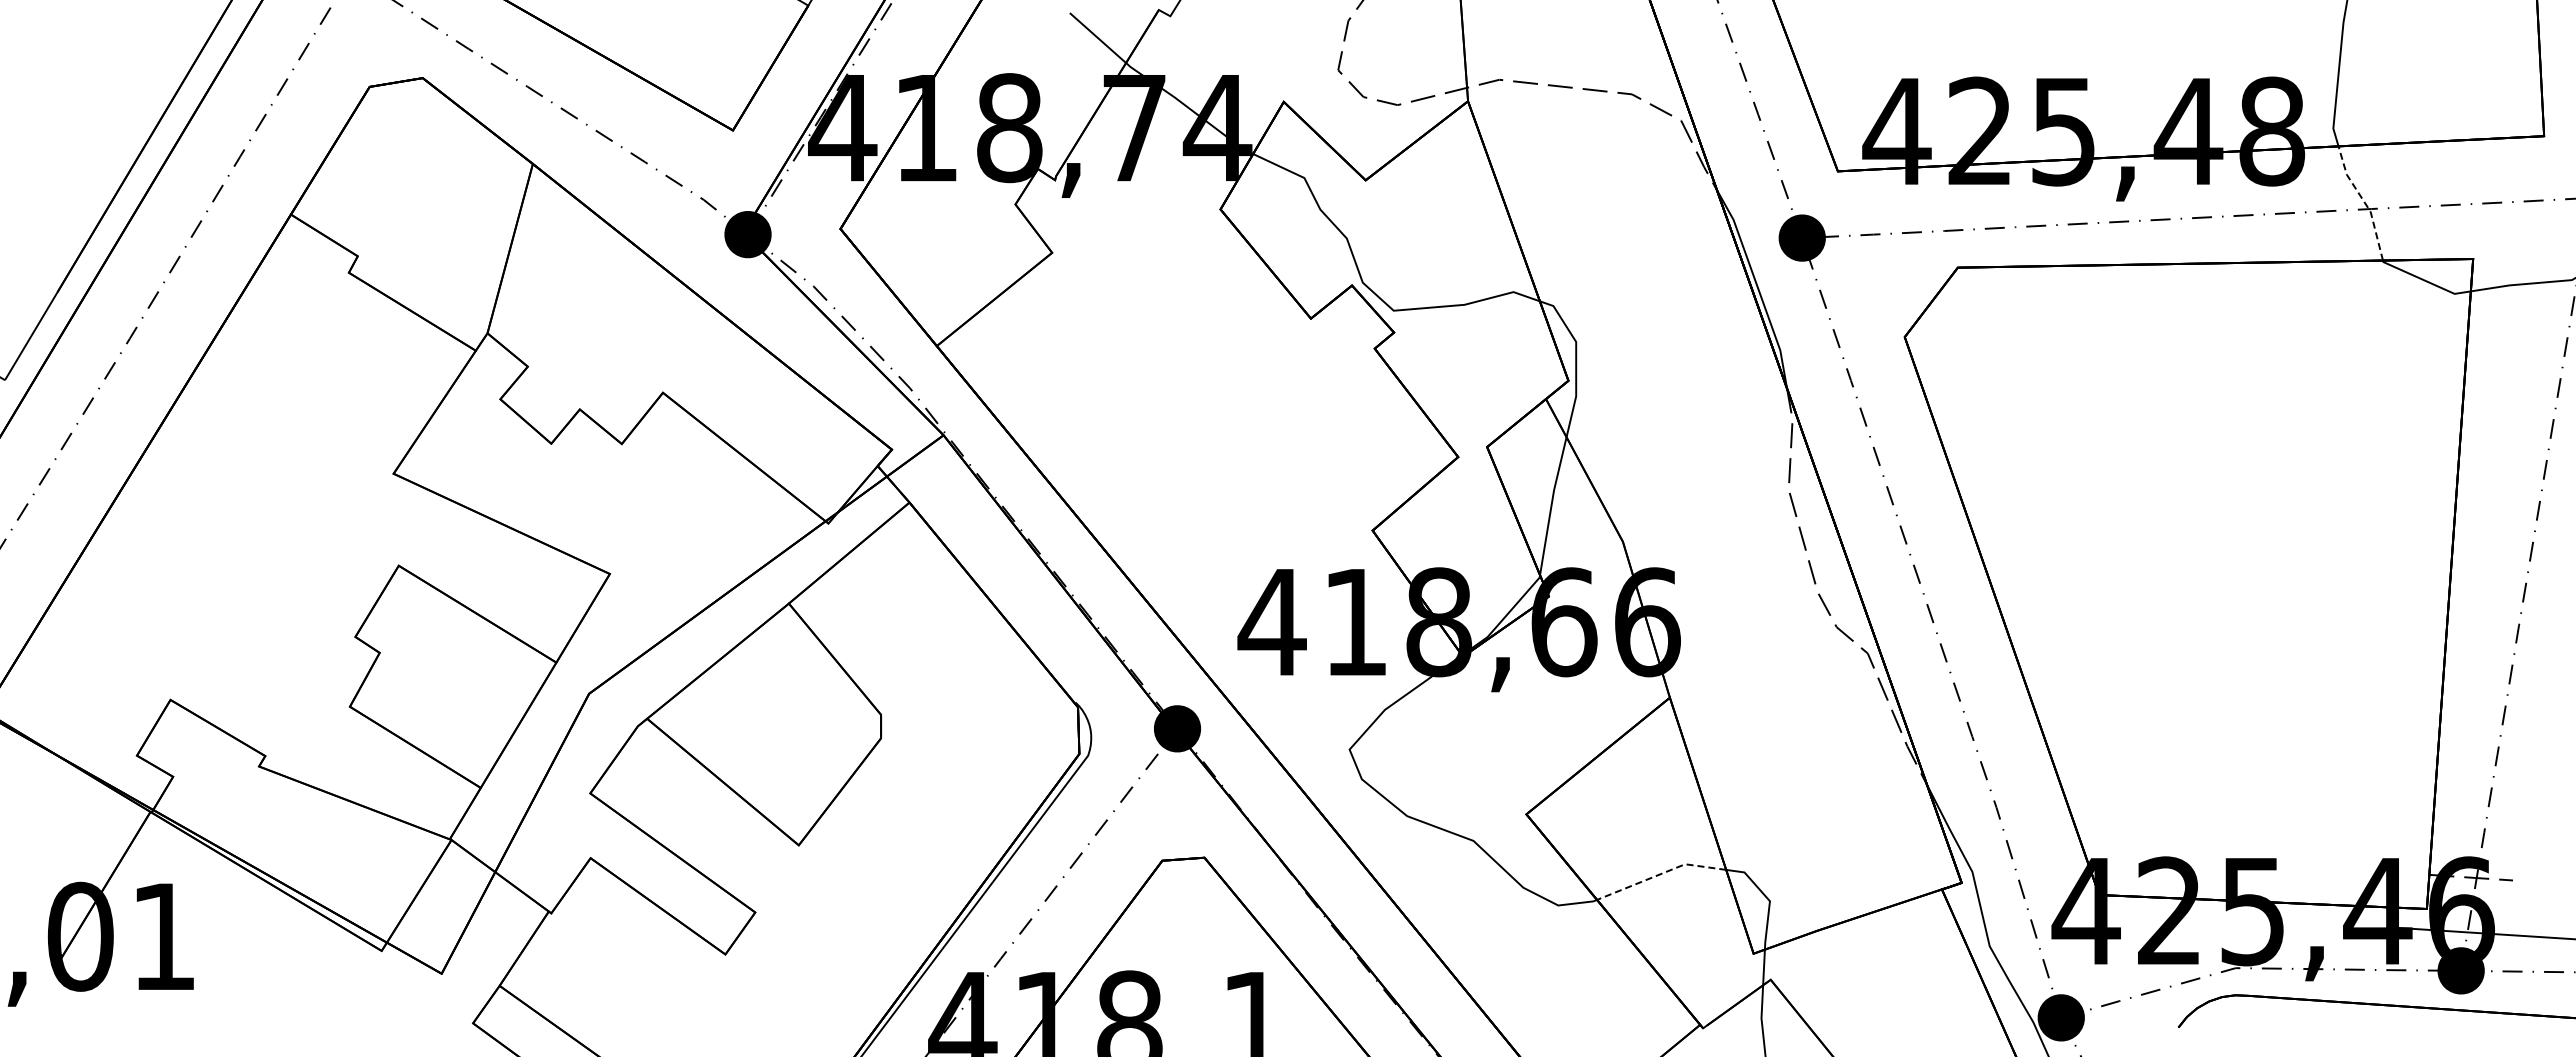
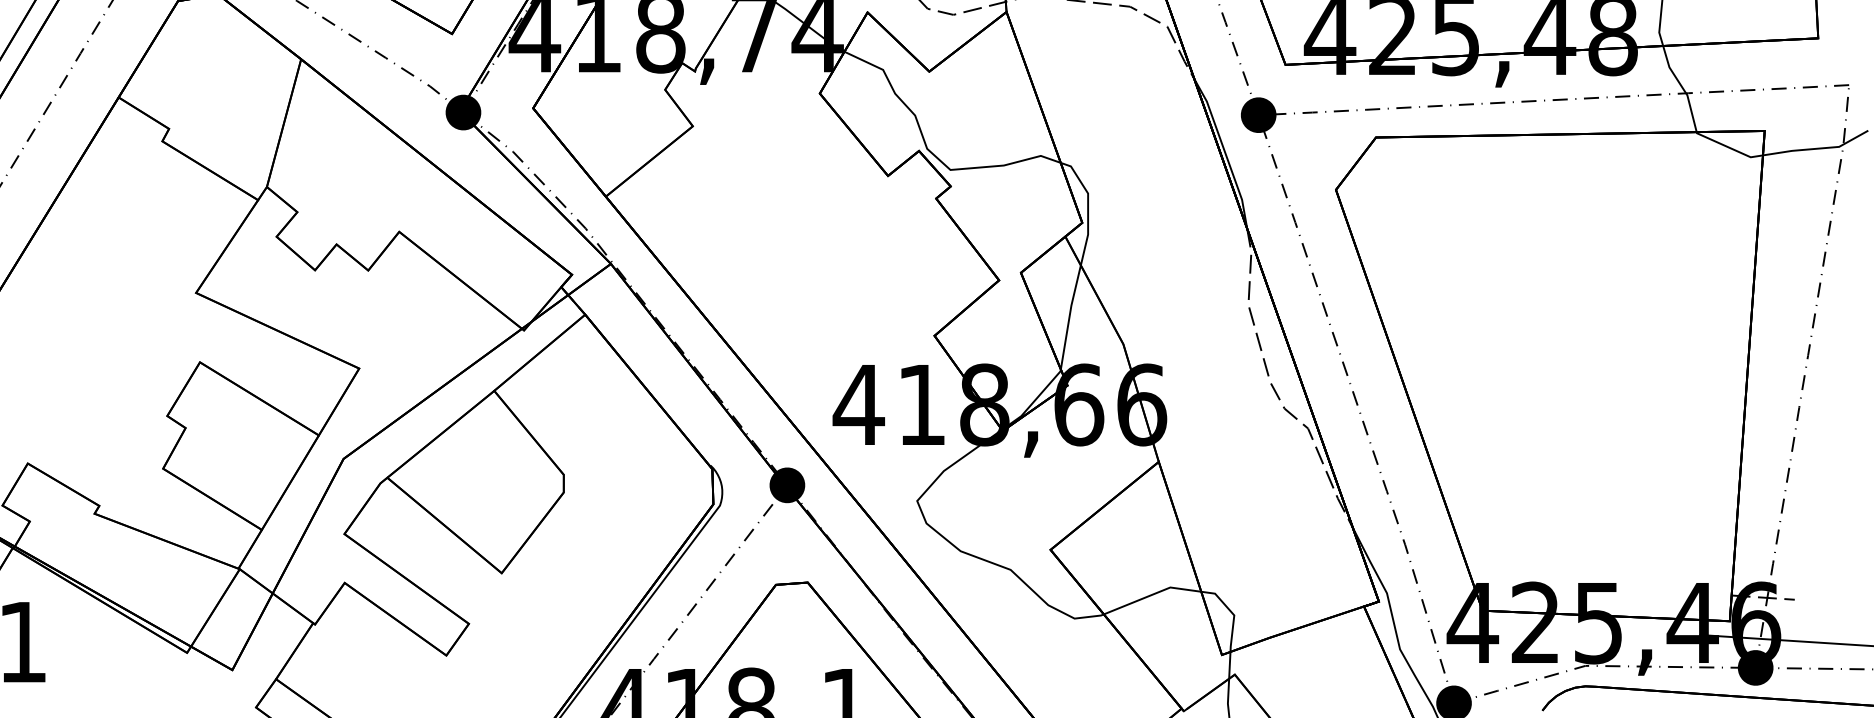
line: (2364, 201) -> (1682, 87), dashed -> solid
line: (1661, 873) -> (1152, 594), dashed -> solid

